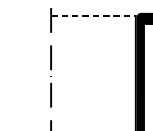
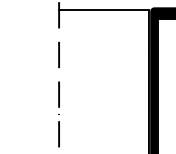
line: (93, 15) -> (104, 10), dashed -> solid

